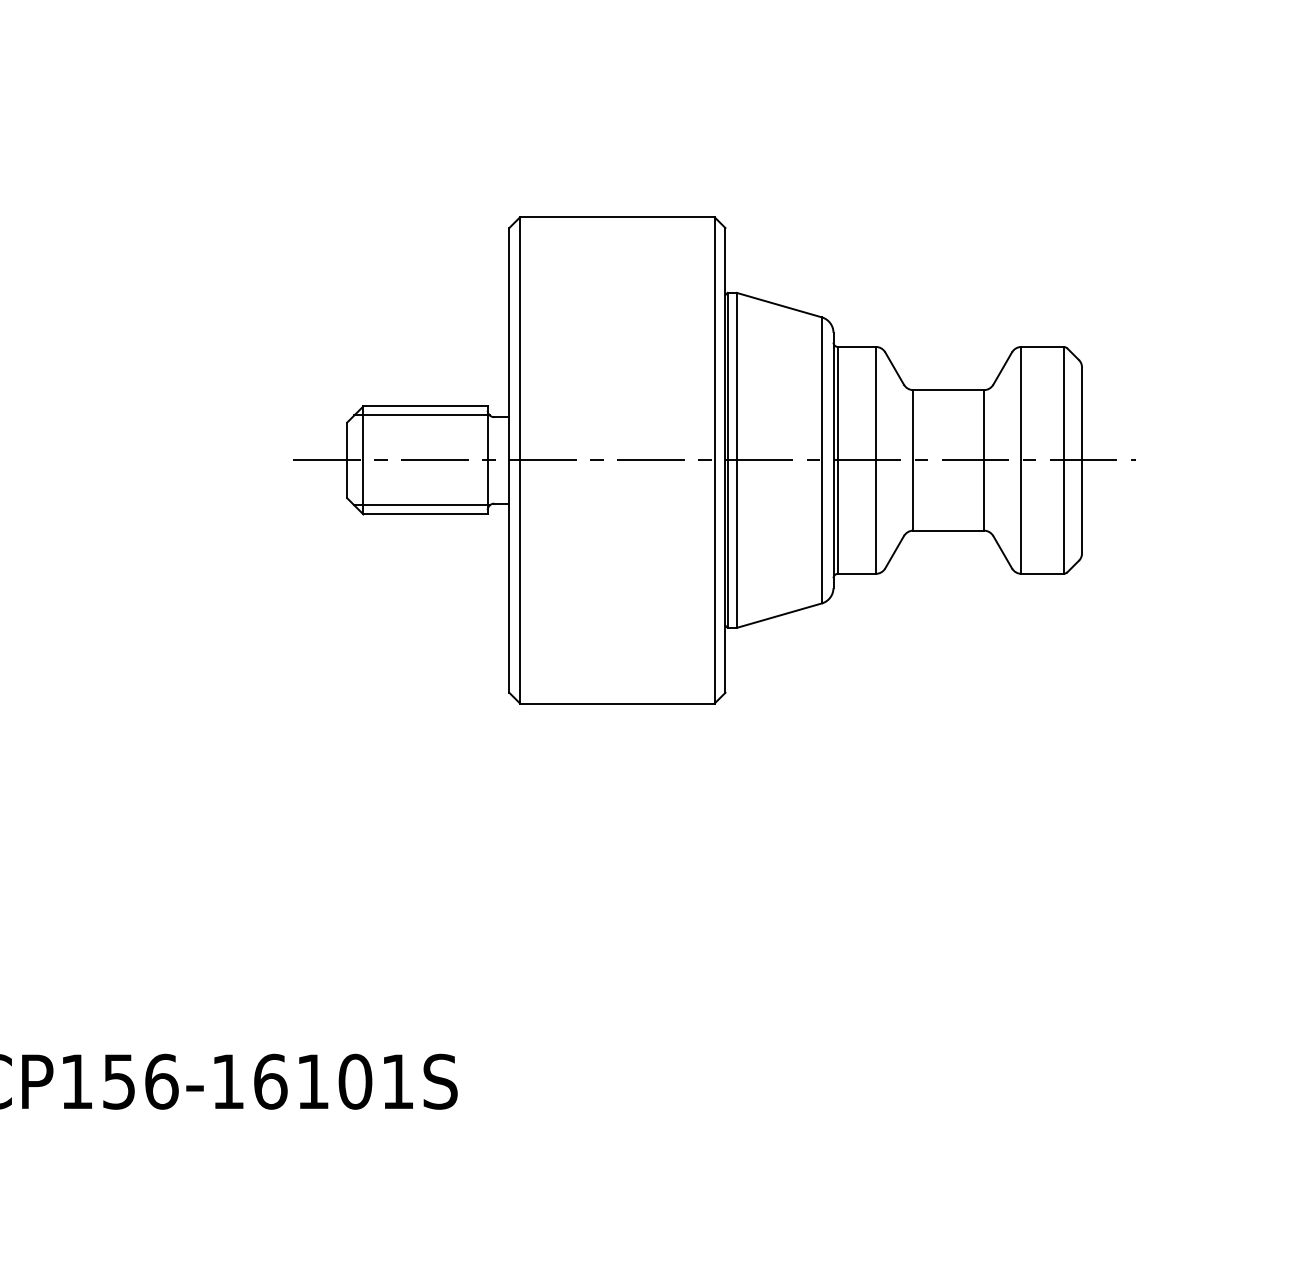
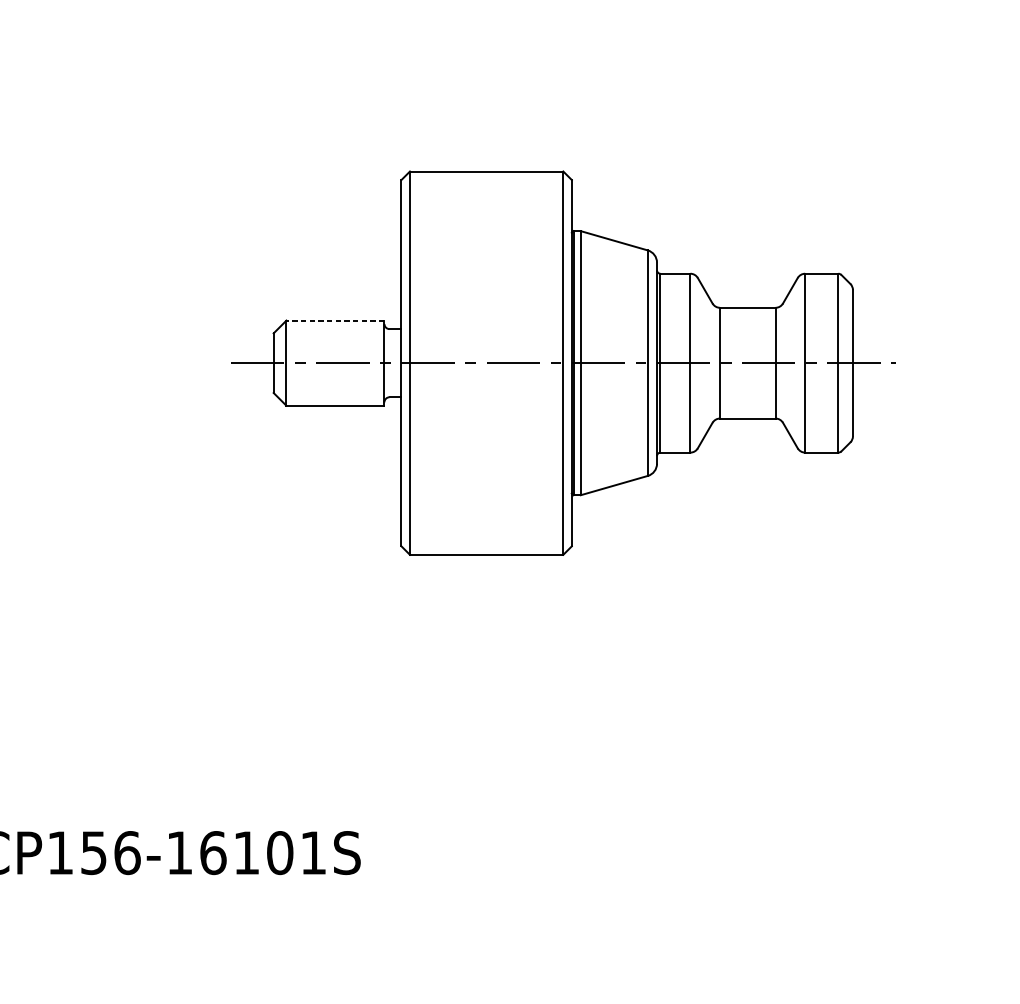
line: (425, 406) -> (335, 320), solid -> dashed
line: (421, 415) -> (332, 327), removed
line: (421, 505) -> (332, 398), removed

